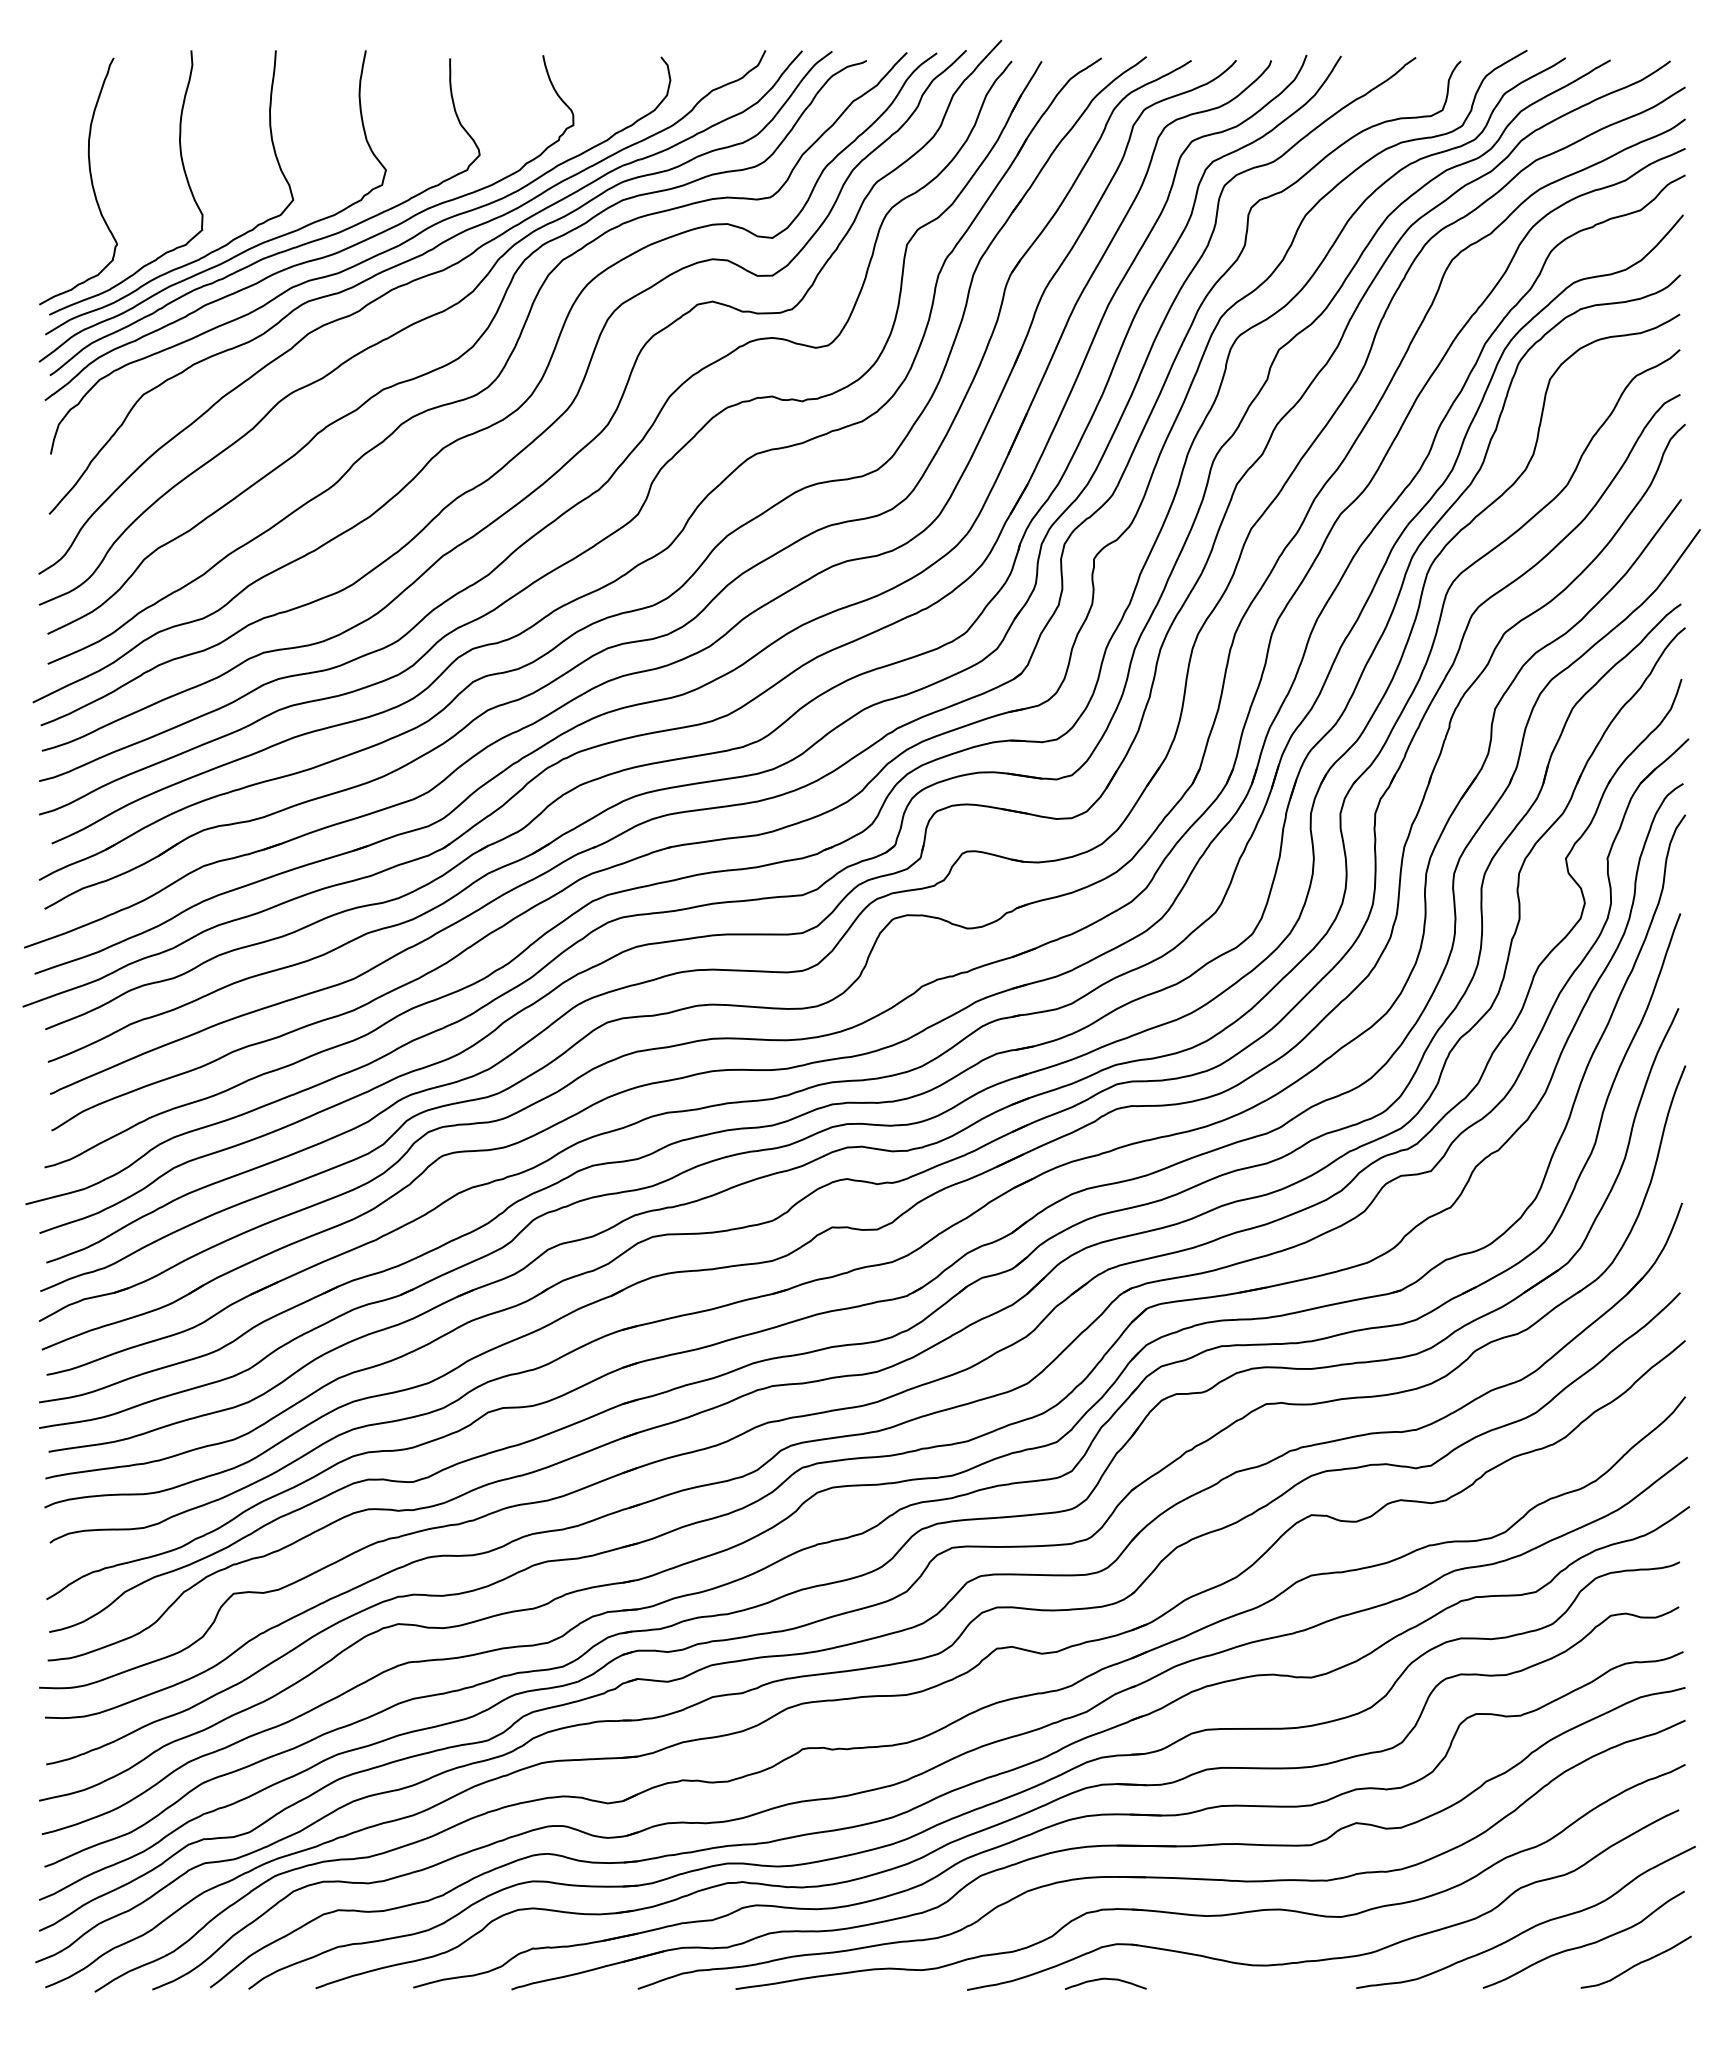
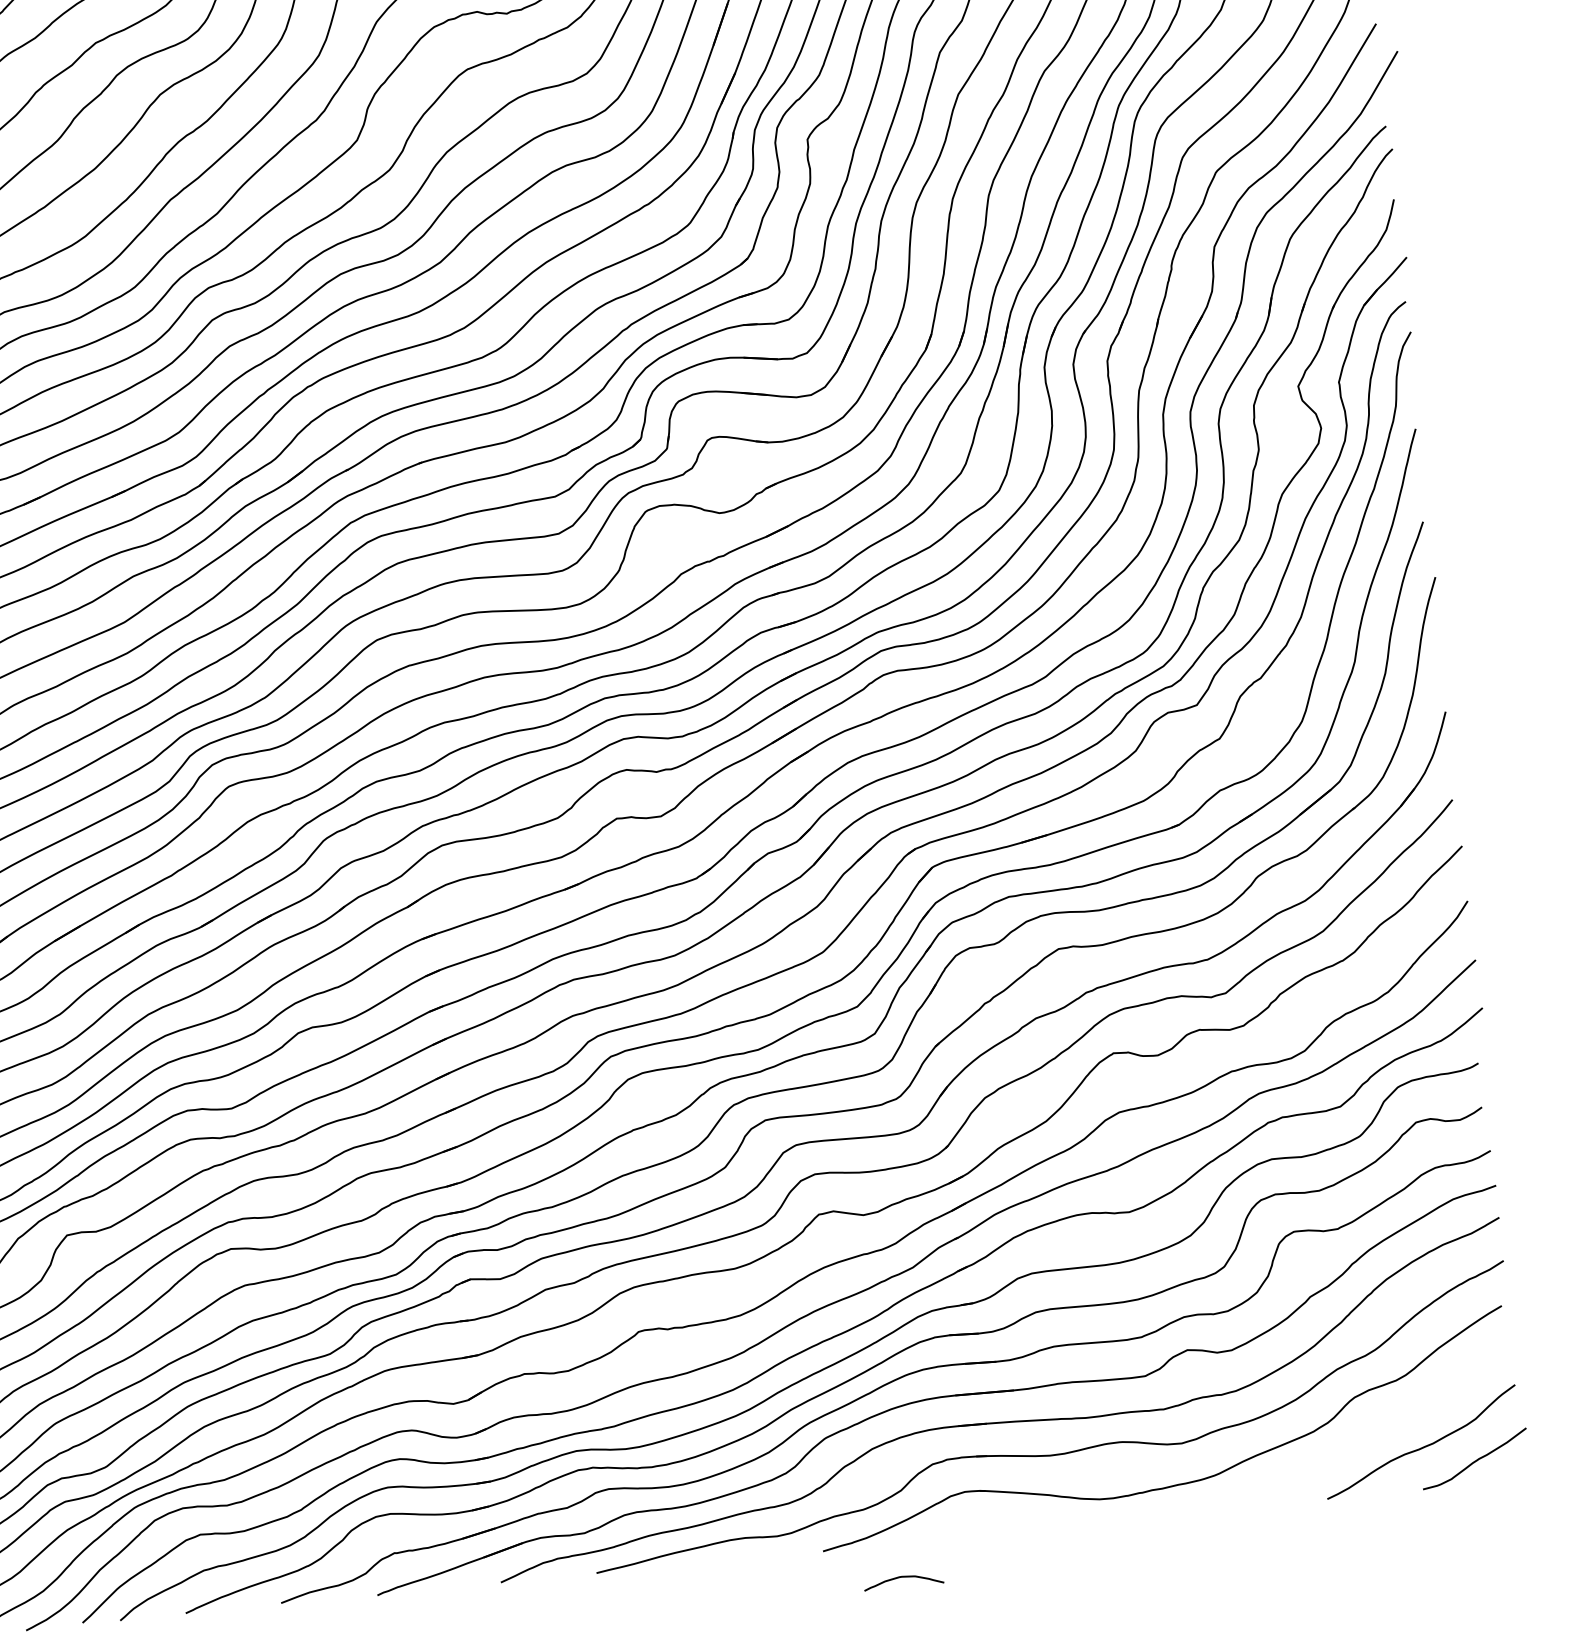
curve: (1530, 1927) -> (1367, 1435), removed
curve: (1105, 1979) -> (903, 1577), moved

